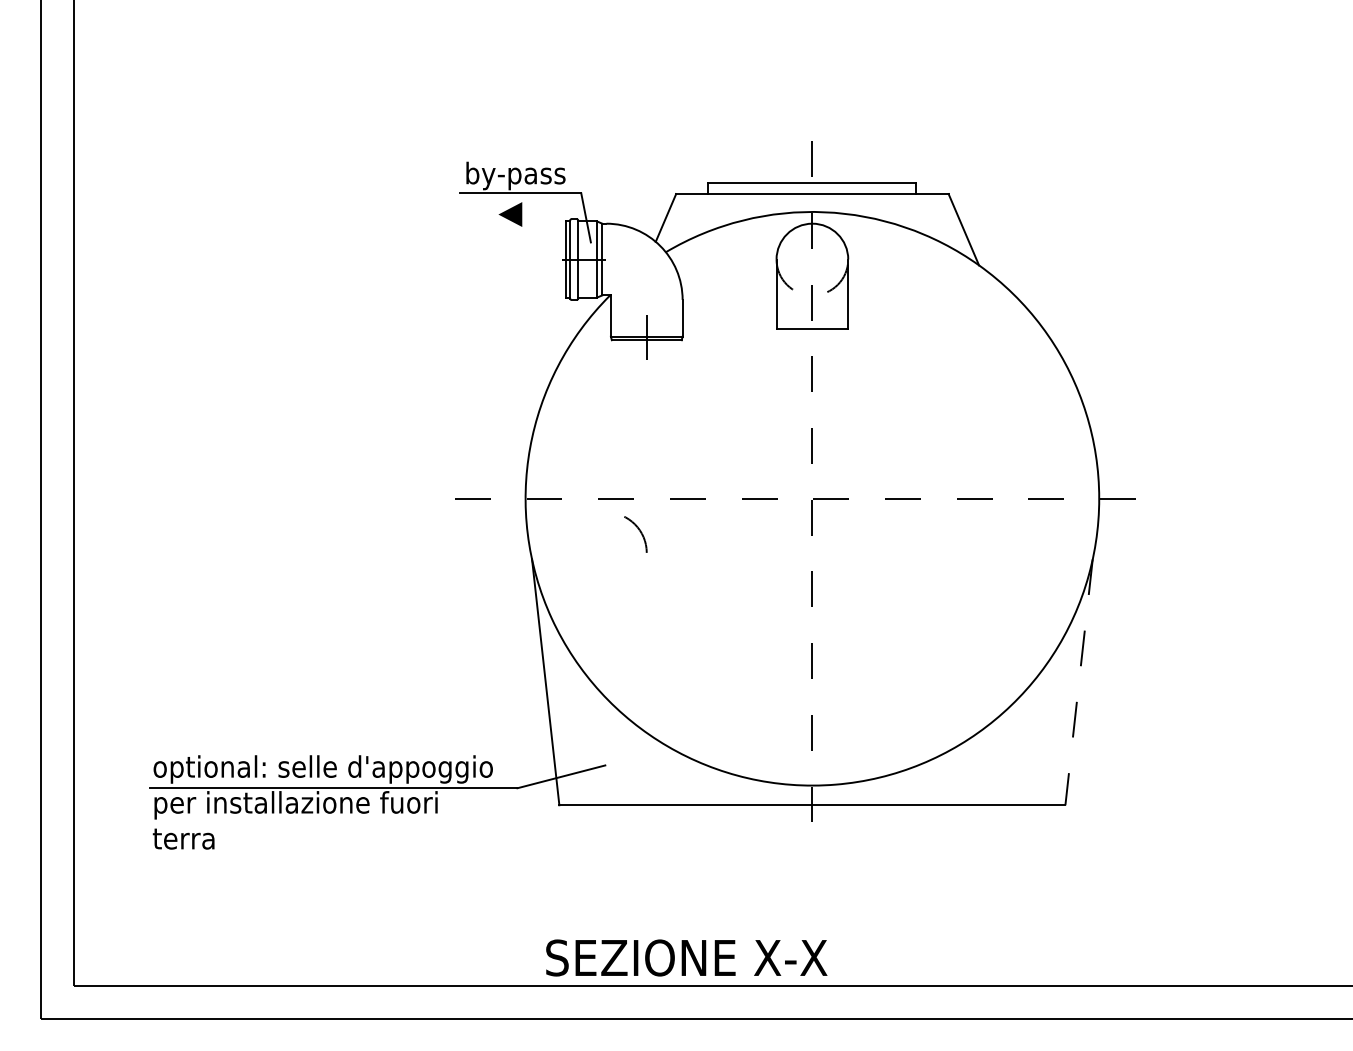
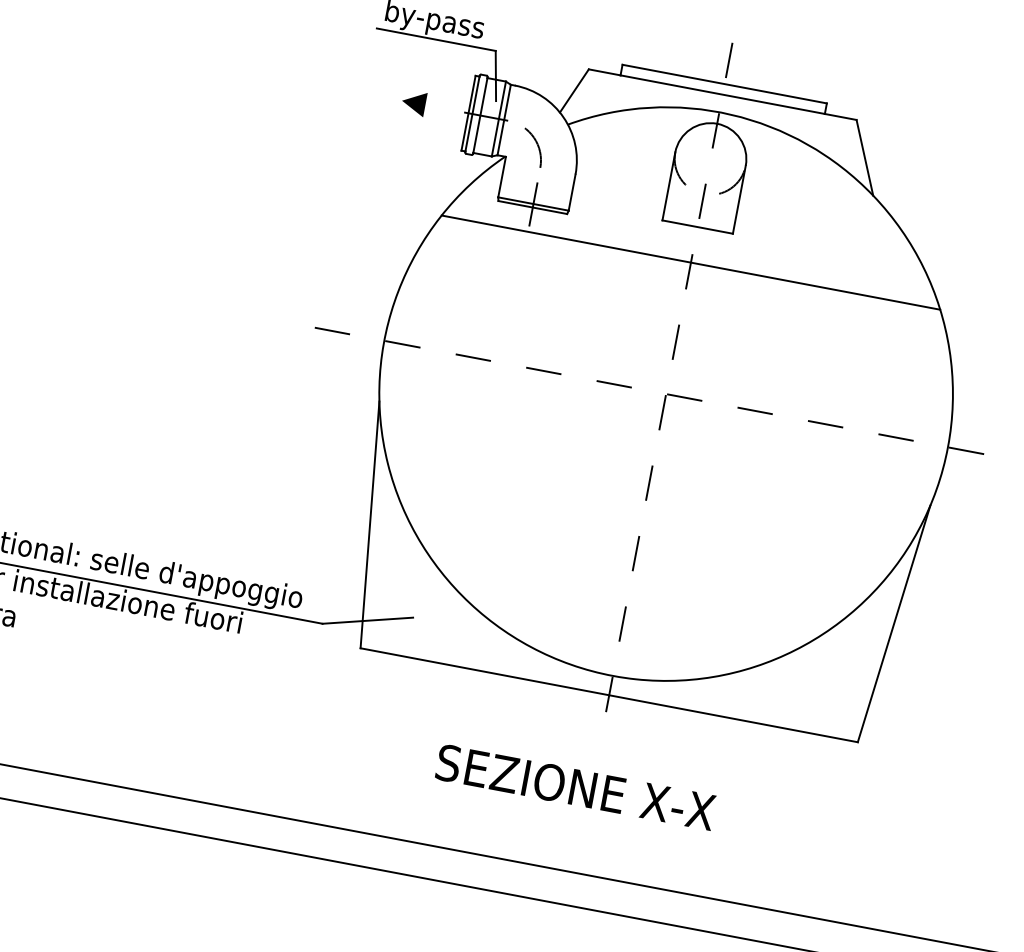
line: (510, 214) -> (413, 102), moved
line: (812, 364) -> (691, 262), added
arc: (638, 530) -> (536, 144), moved
line: (1079, 682) -> (894, 624), dashed -> solid
text: (686, 957) -> (575, 786), moved

